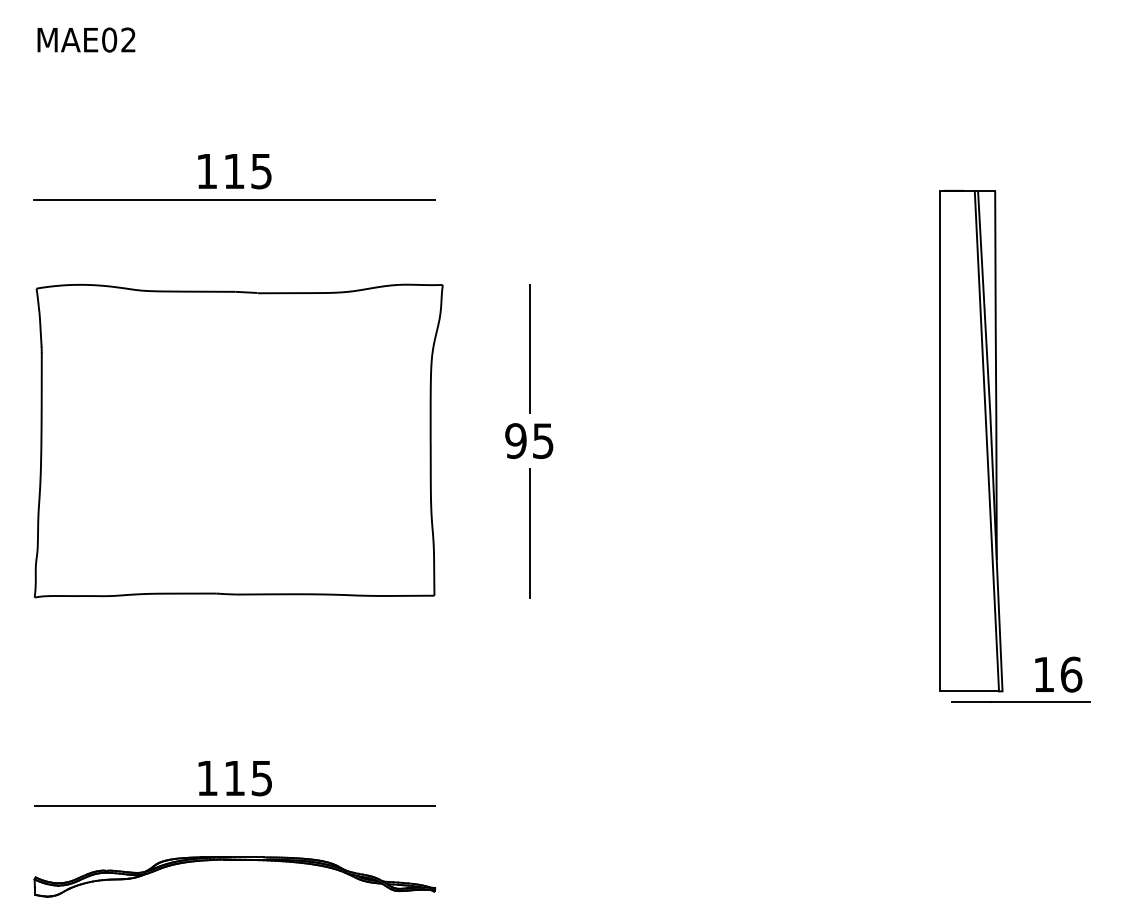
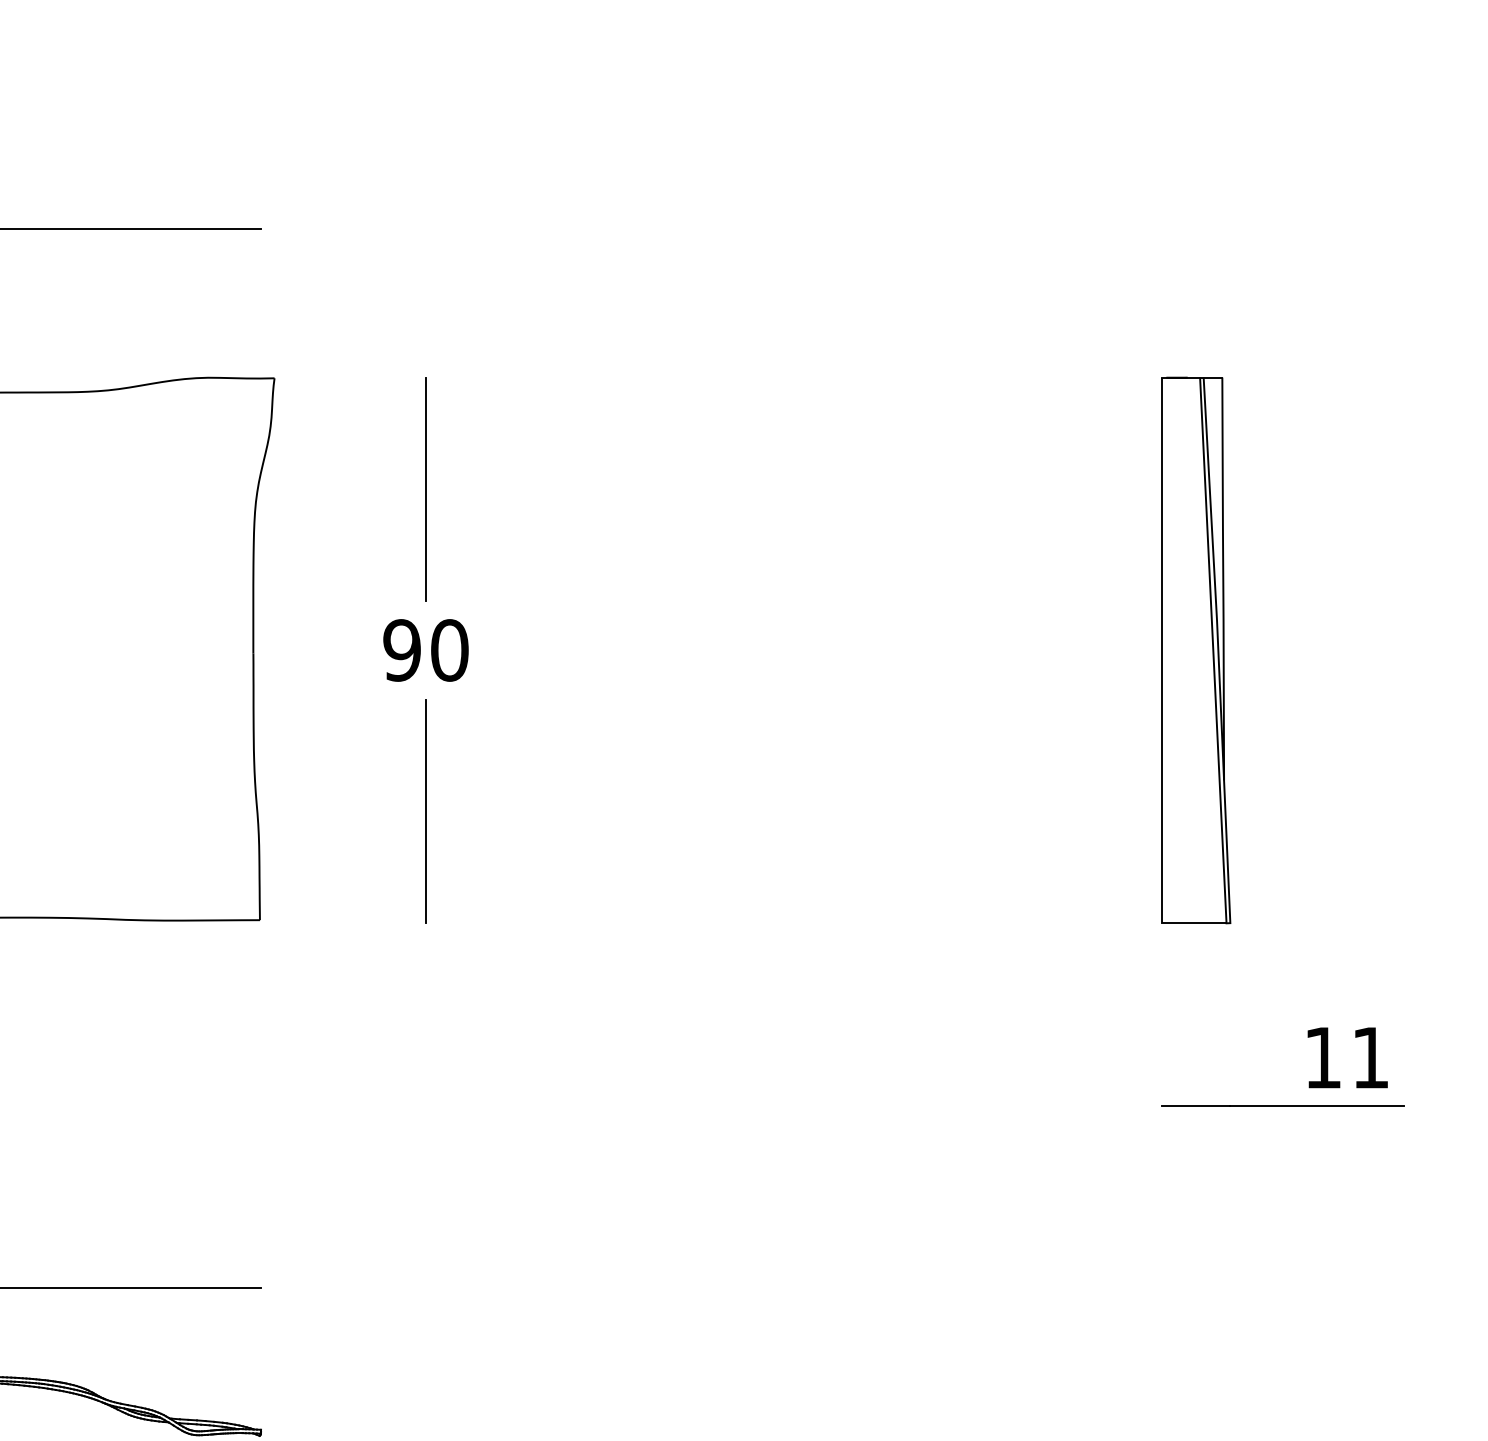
part: (971, 440) -> (1196, 649), size x0.62
text: (543, 441) -> (450, 651), 95 -> 90
text: (1071, 674) -> (1370, 1057), 16 -> 11

